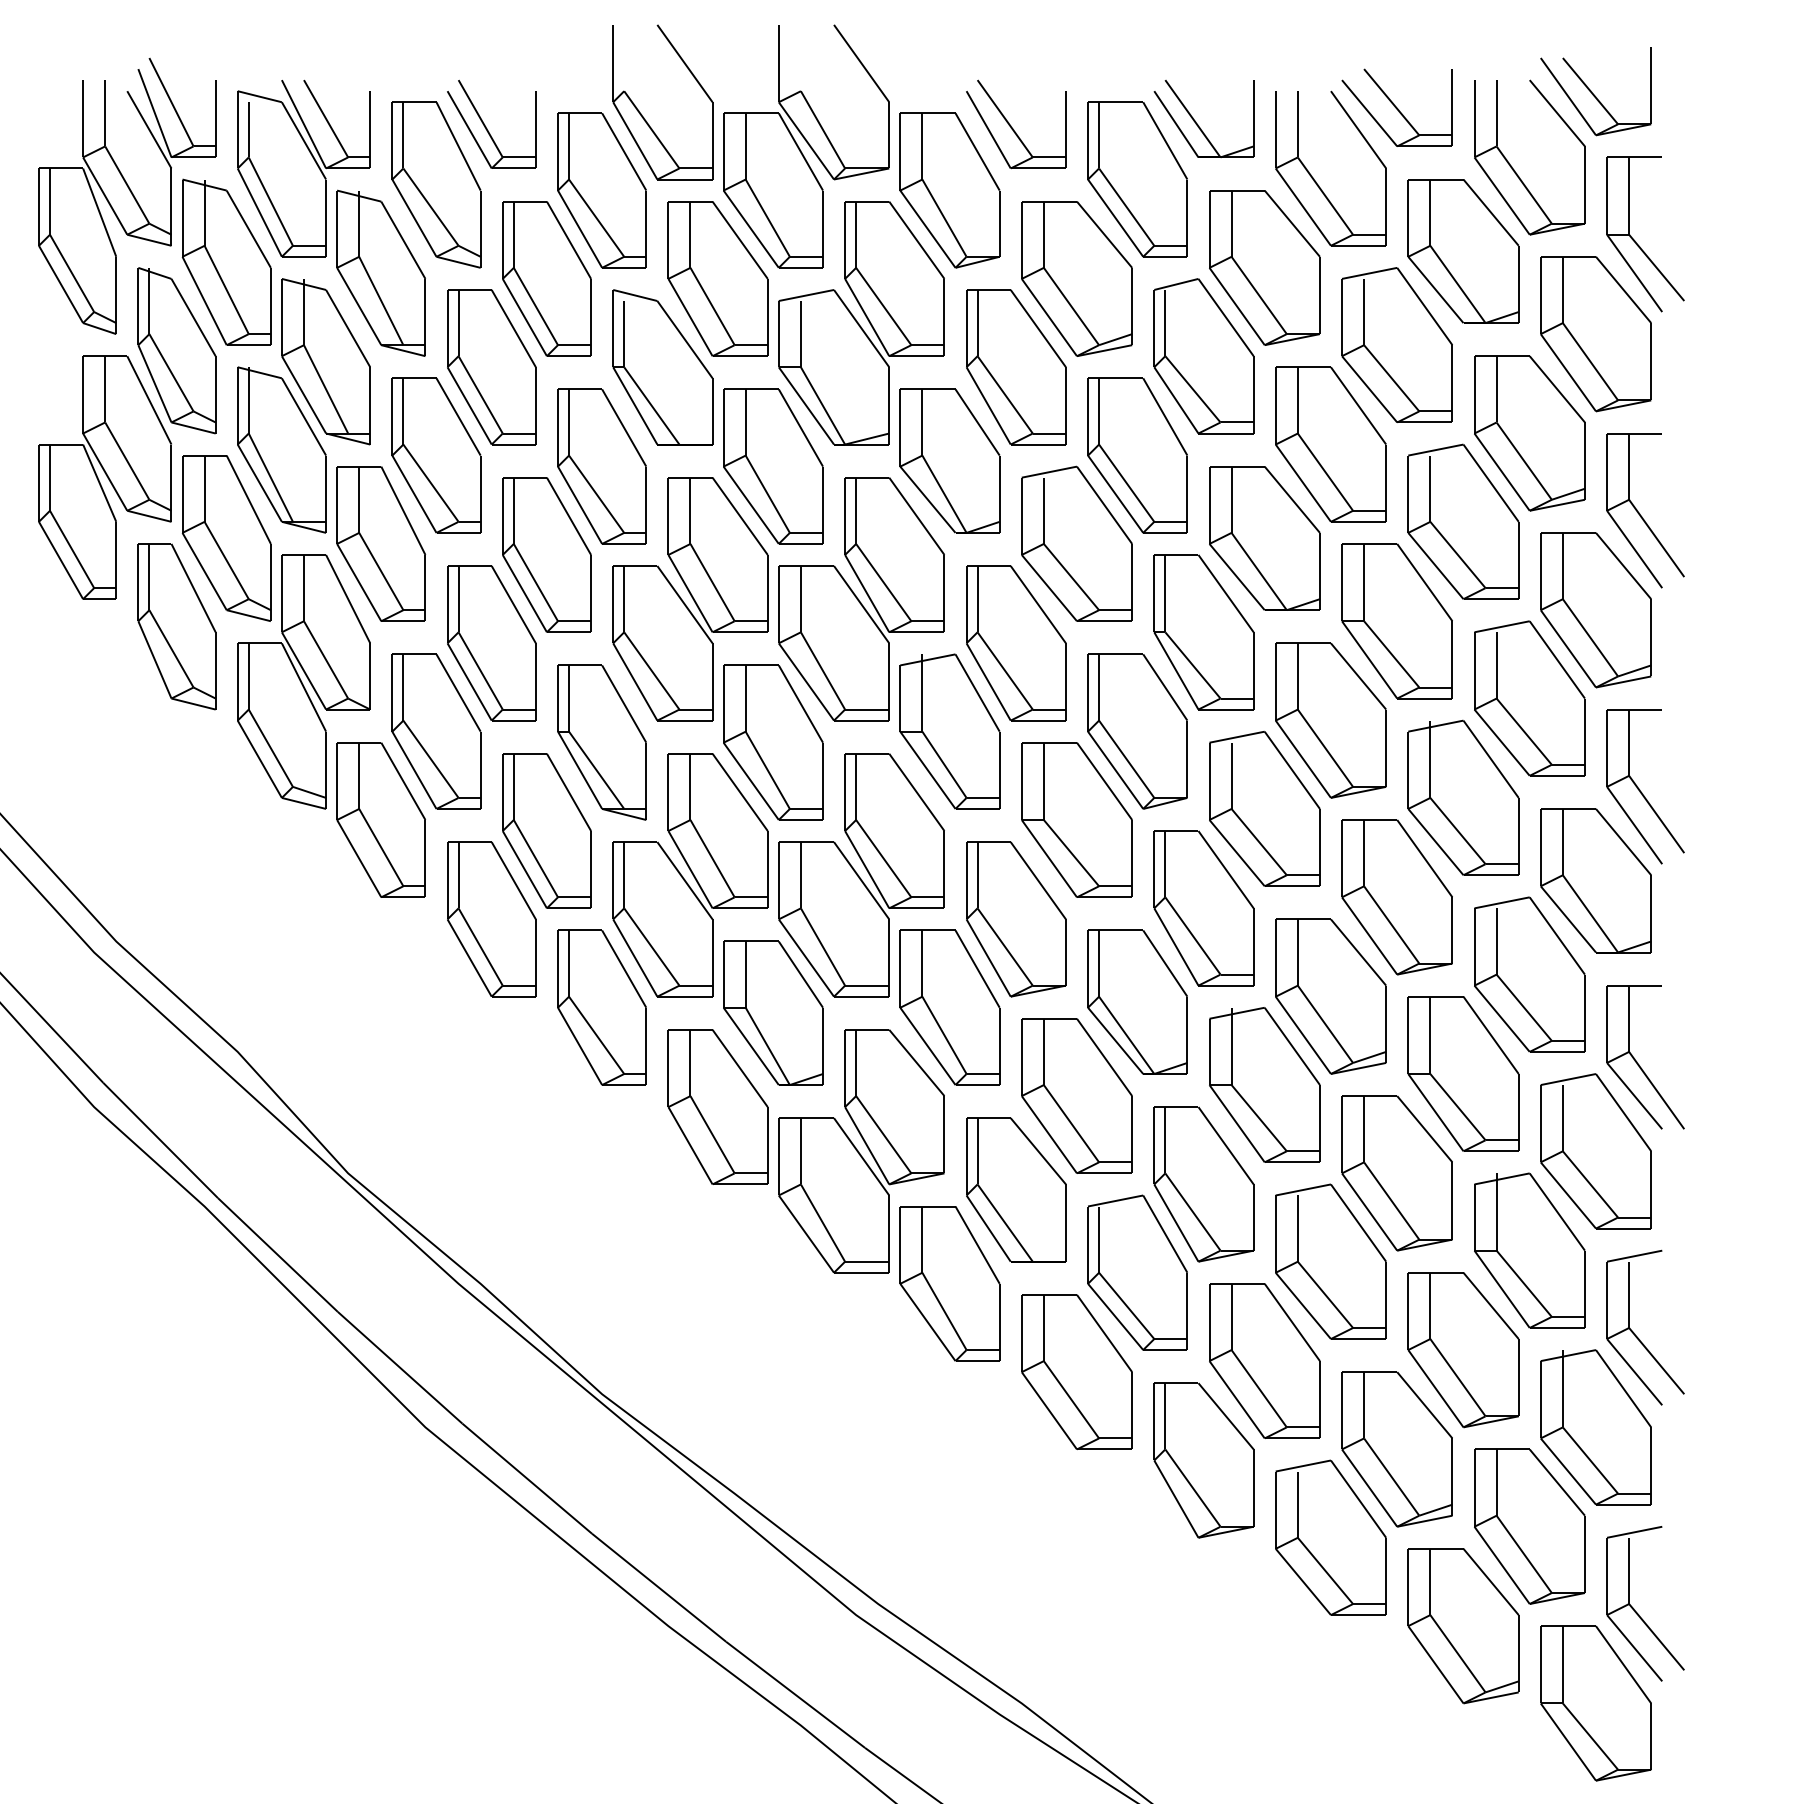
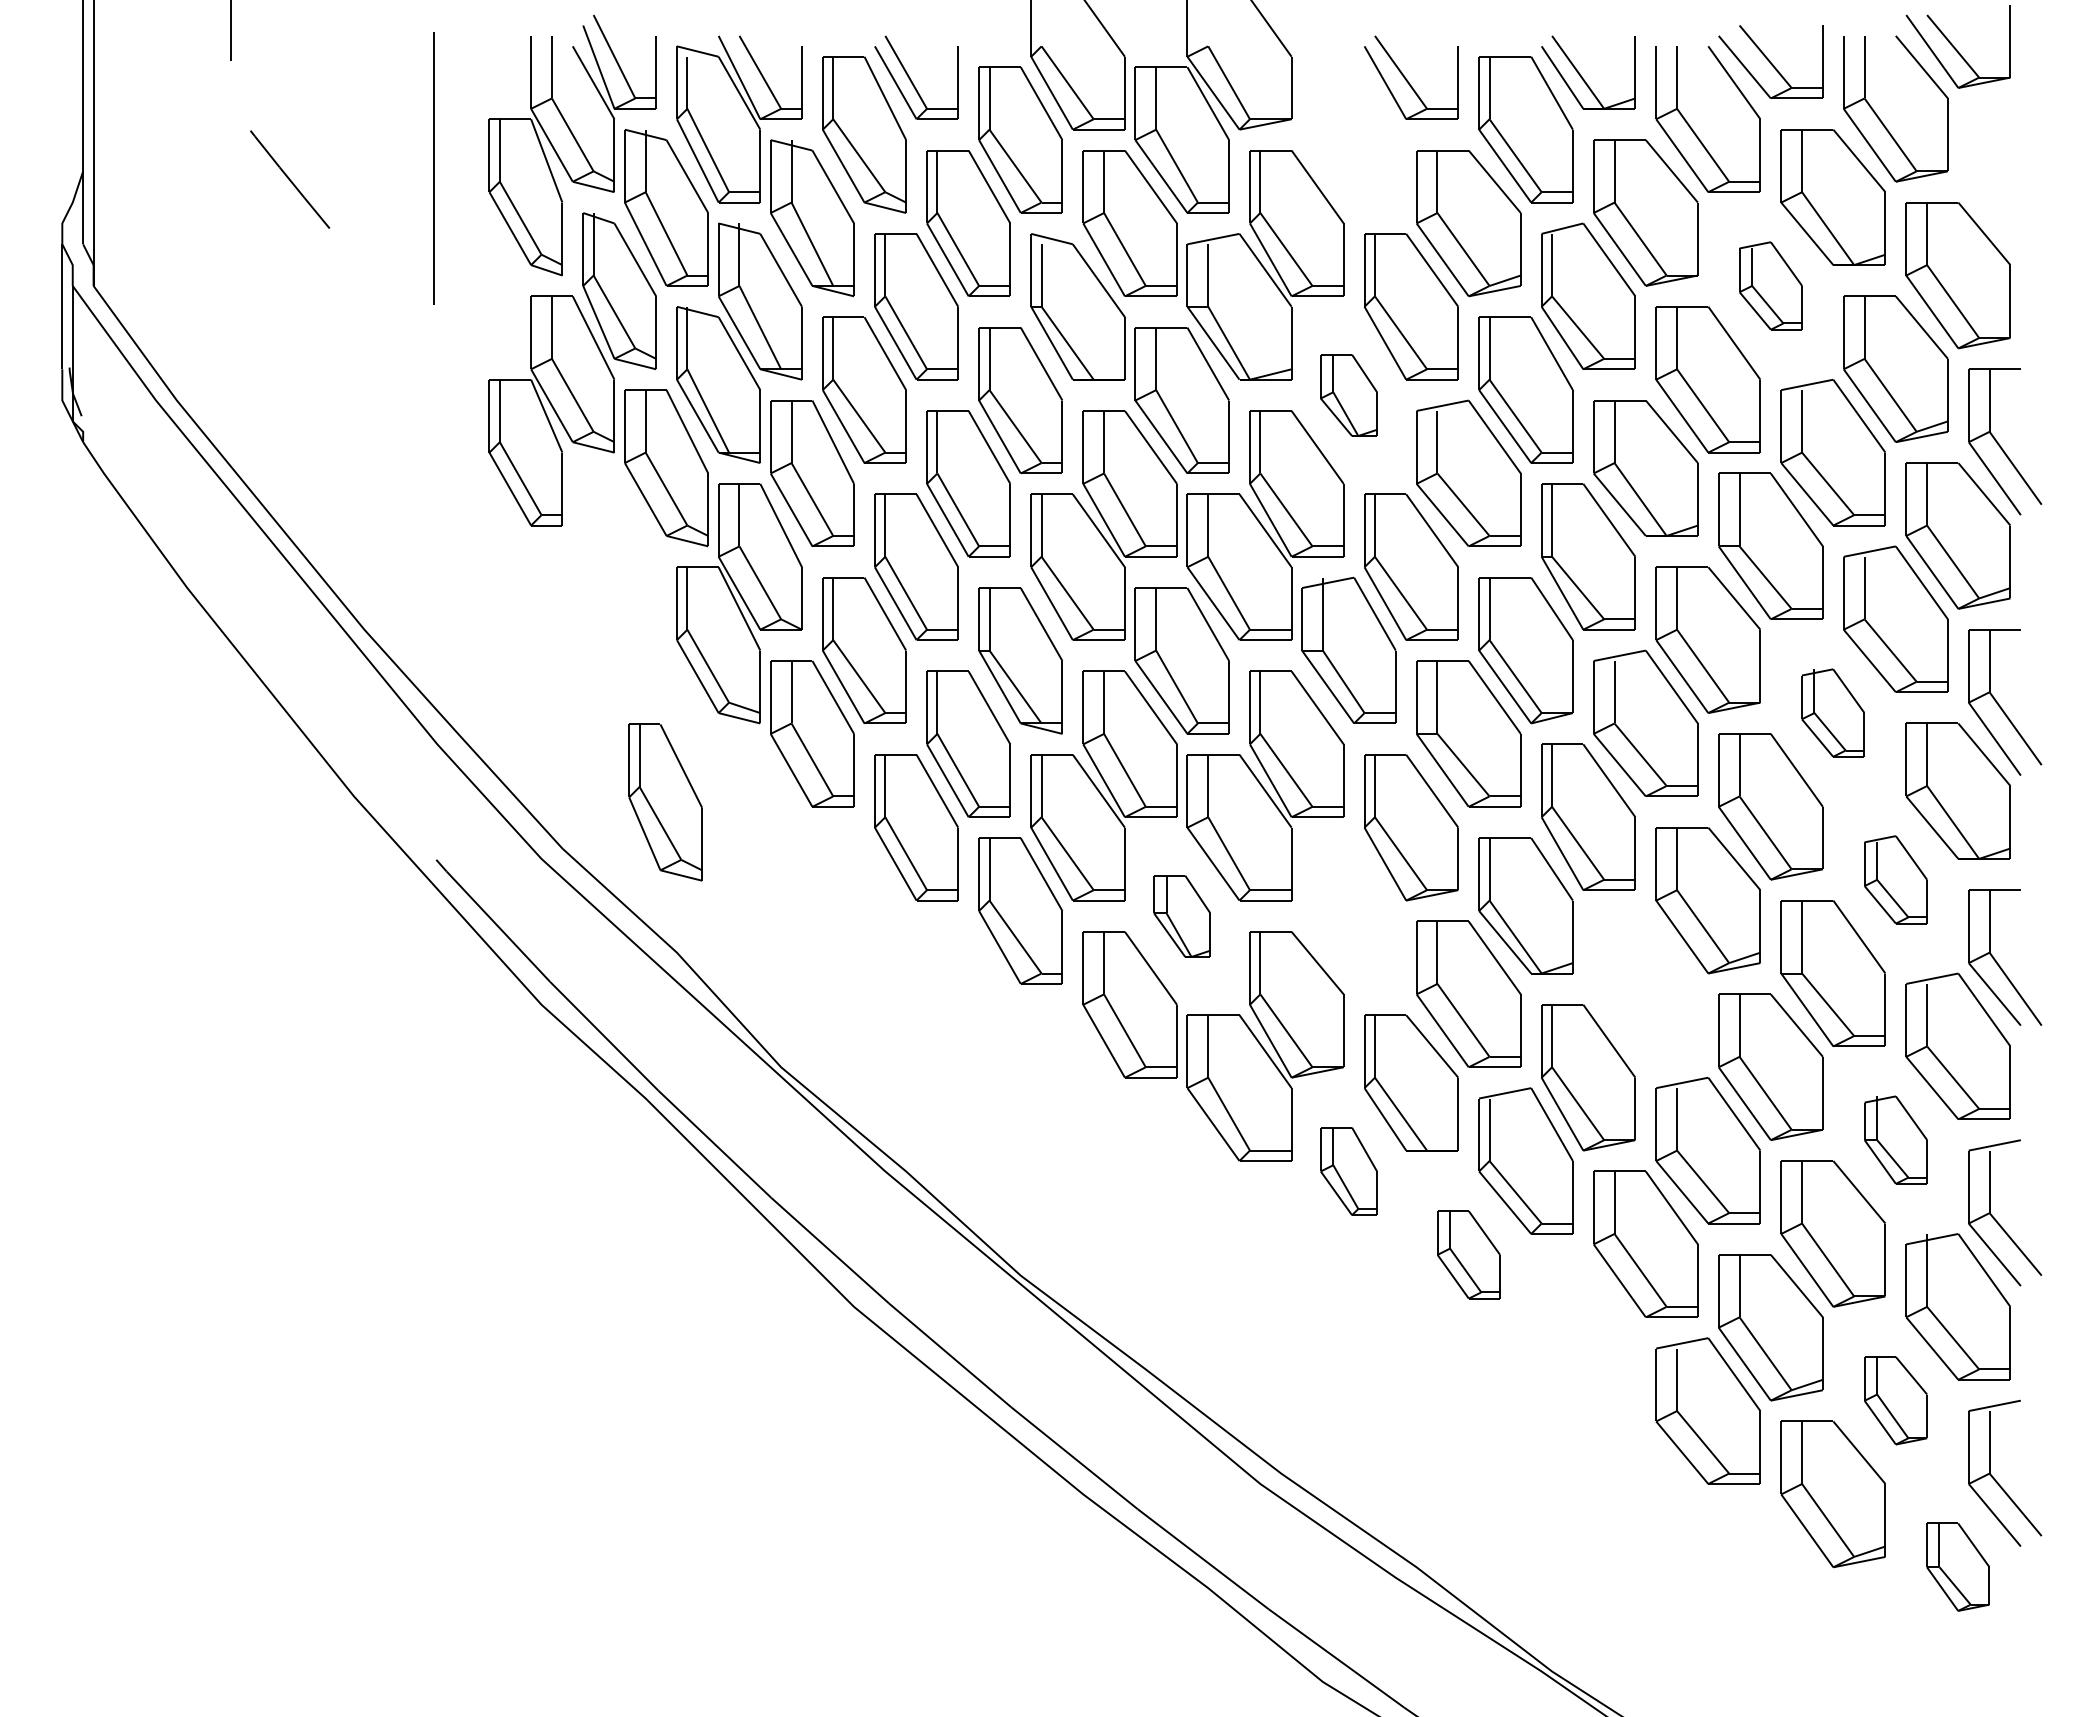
part: (949, 189) -> (1348, 139), removed
part: (1637, 242) -> (1997, 189), removed
part: (1396, 344) -> (1770, 285), size x0.6
part: (949, 461) -> (1348, 395), size x0.6
part: (176, 626) -> (665, 802), moved
part: (1462, 797) -> (1832, 712), size x0.6
part: (1529, 974) -> (1895, 879), size x0.6
part: (949, 1007) -> (1348, 910), removed
part: (772, 1013) -> (1181, 916), size x0.6
part: (1264, 1084) -> (1645, 983), removed
part: (1529, 1249) -> (1895, 1139), size x0.6
part: (949, 1283) -> (1348, 1171), size x0.6
part: (1076, 1371) -> (1468, 1254), size x0.6
part: (1203, 1459) -> (1588, 1337), removed
part: (1529, 1526) -> (1895, 1400), size x0.6
part: (1595, 1702) -> (1957, 1566), size x0.6

